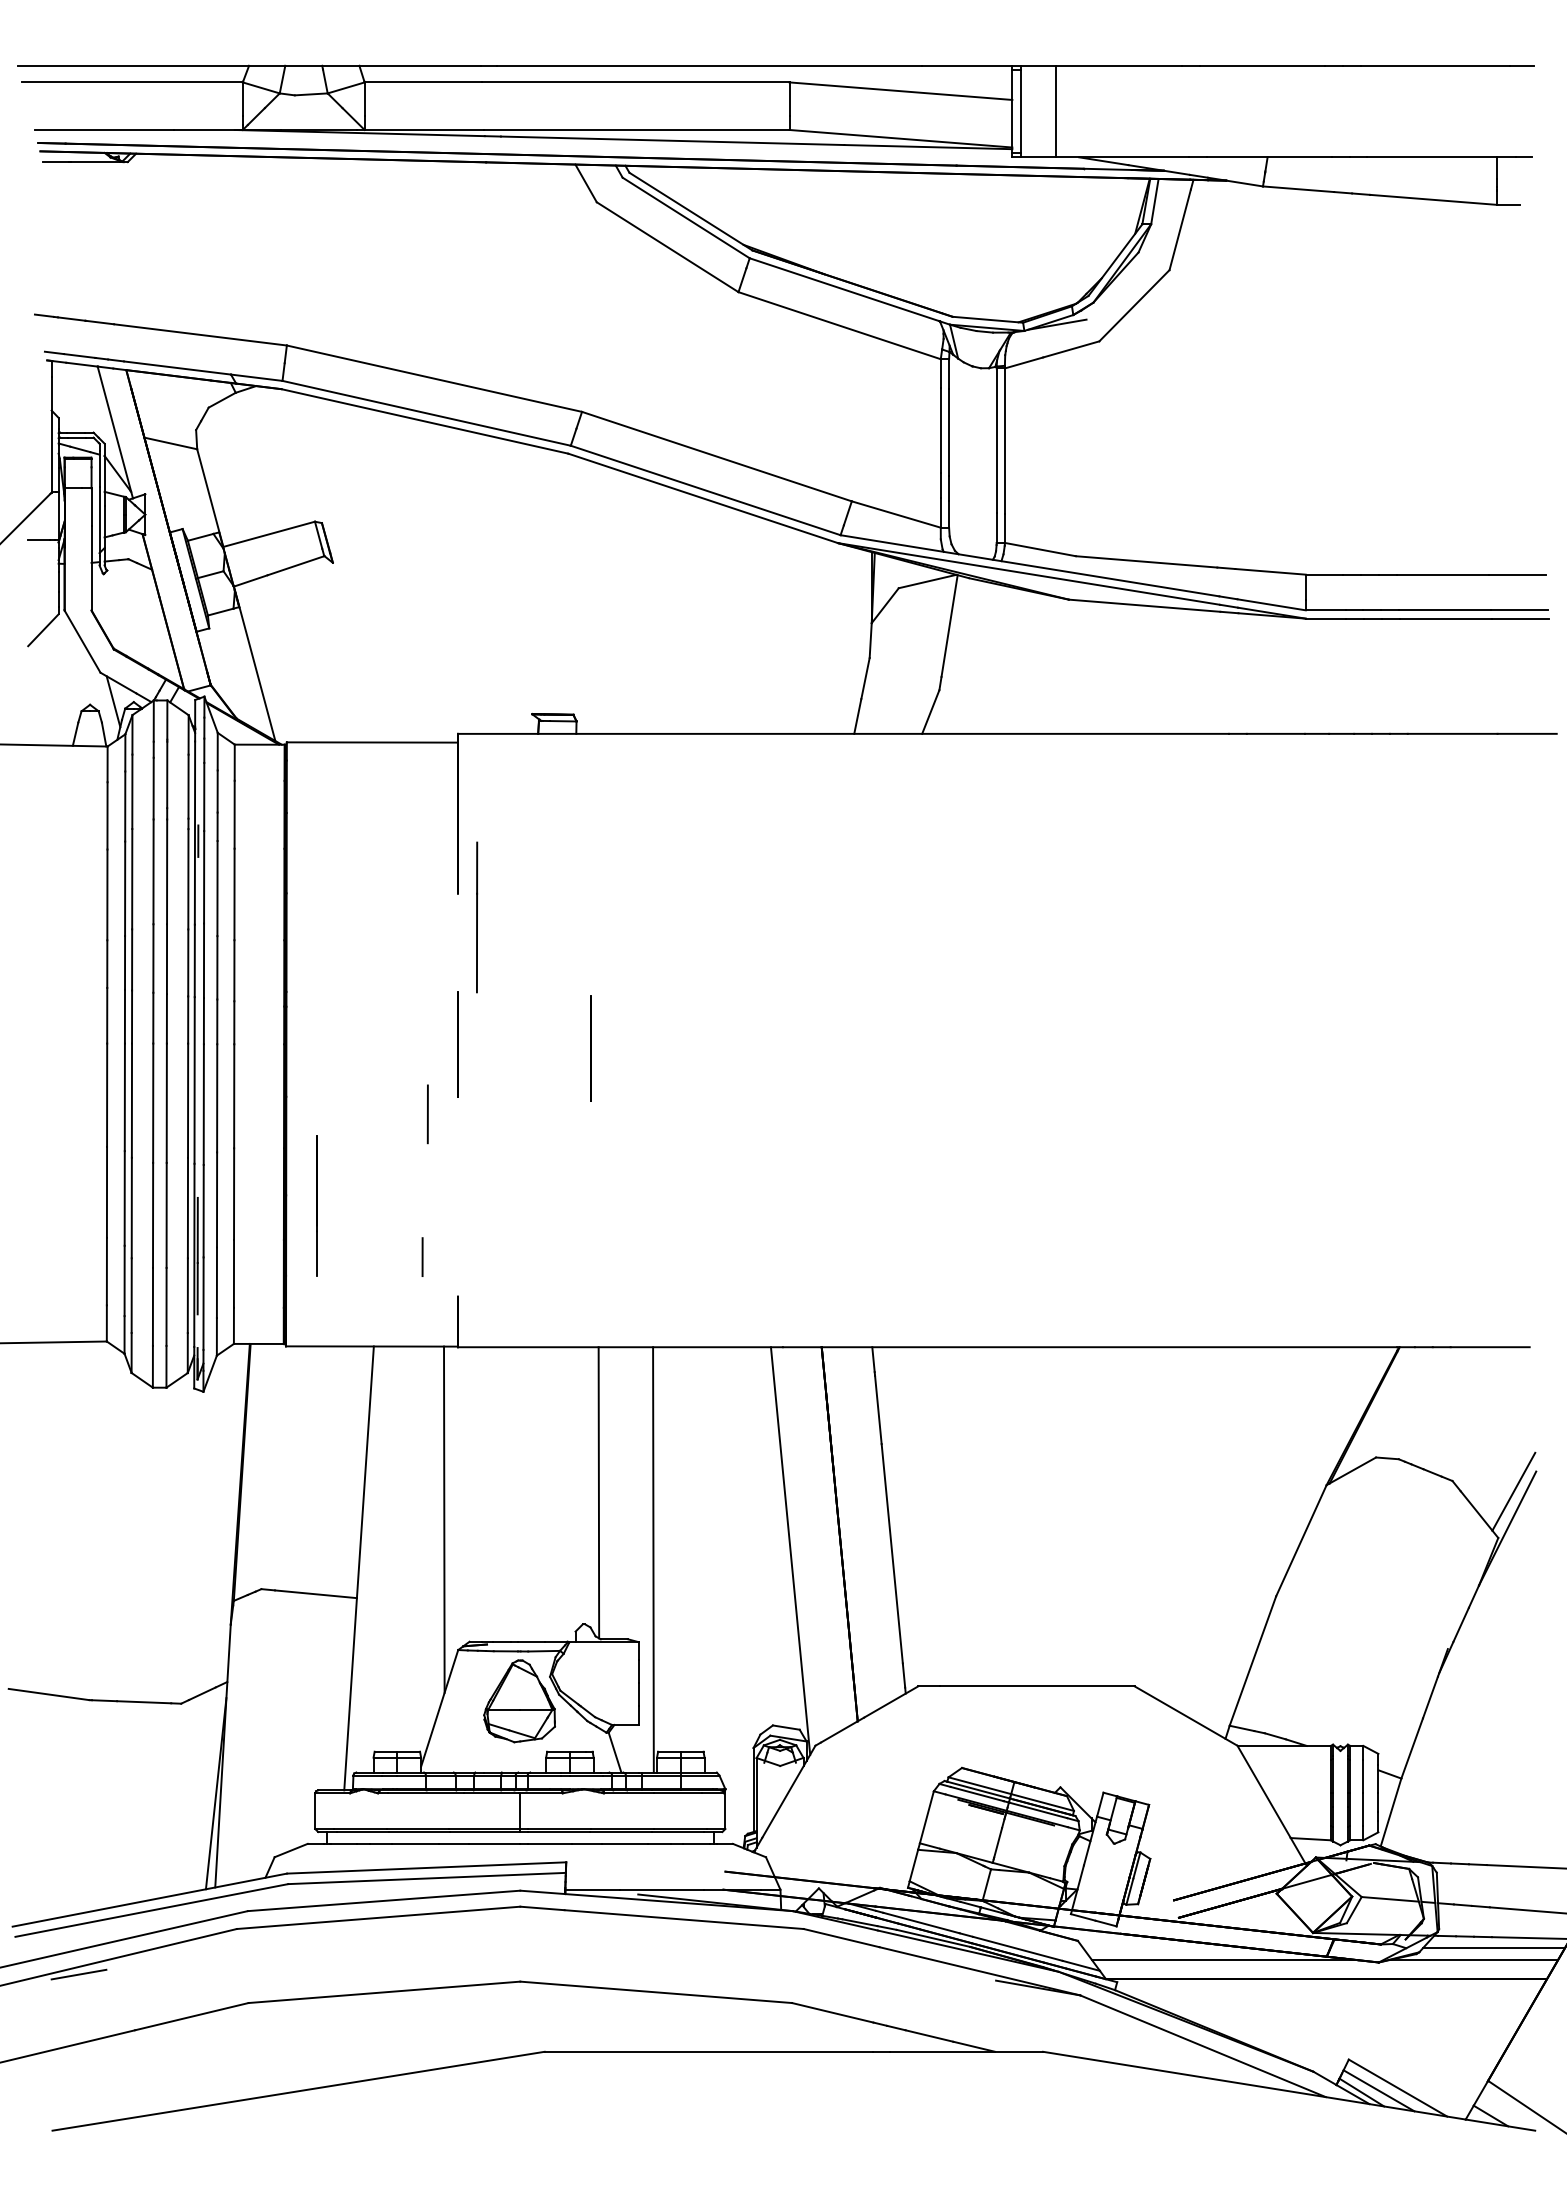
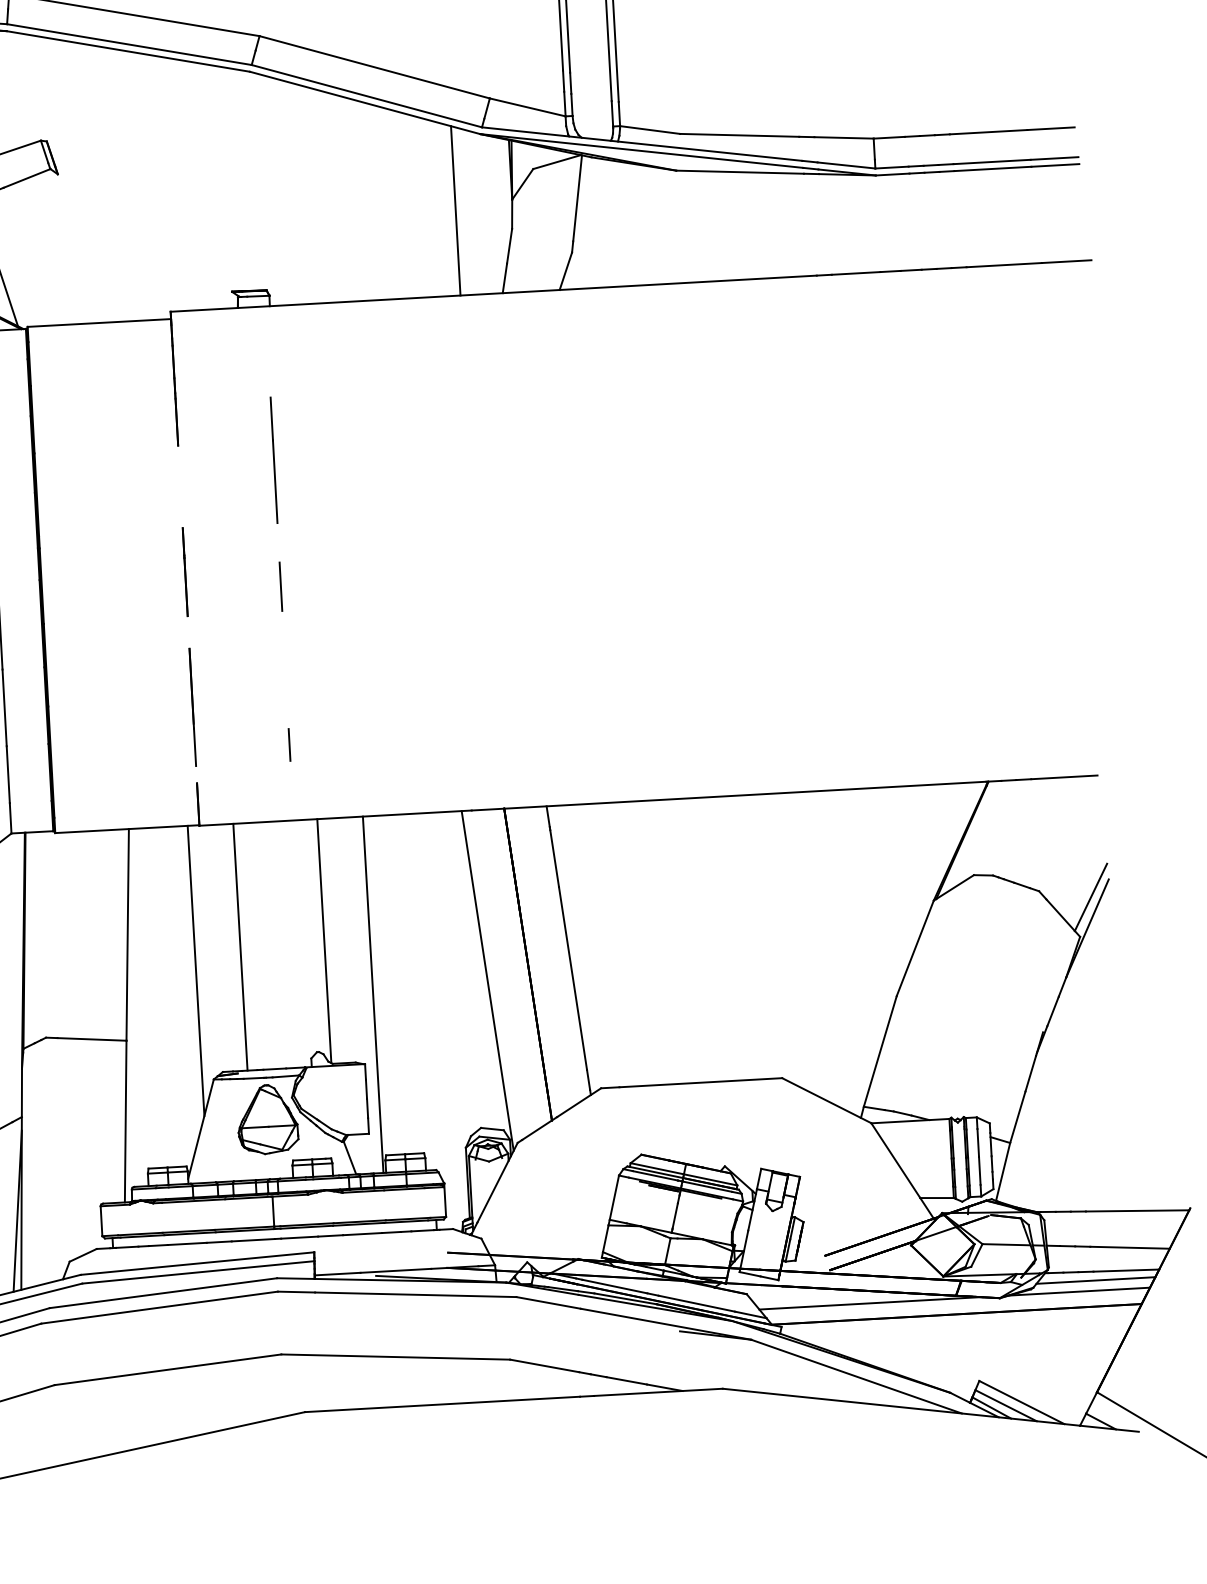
line: (803, 632) -> (455, 210), added
line: (477, 917) -> (274, 460), moved
line: (590, 1048) -> (296, 569), removed
line: (427, 1114) -> (280, 586), moved
line: (316, 1205) -> (192, 707), moved
line: (422, 1256) -> (289, 744), moved
line: (498, 1494) -> (240, 947), added

